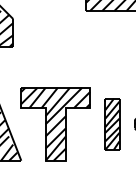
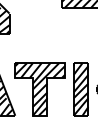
part: (111, 124) -> (80, 89), size x1.43

